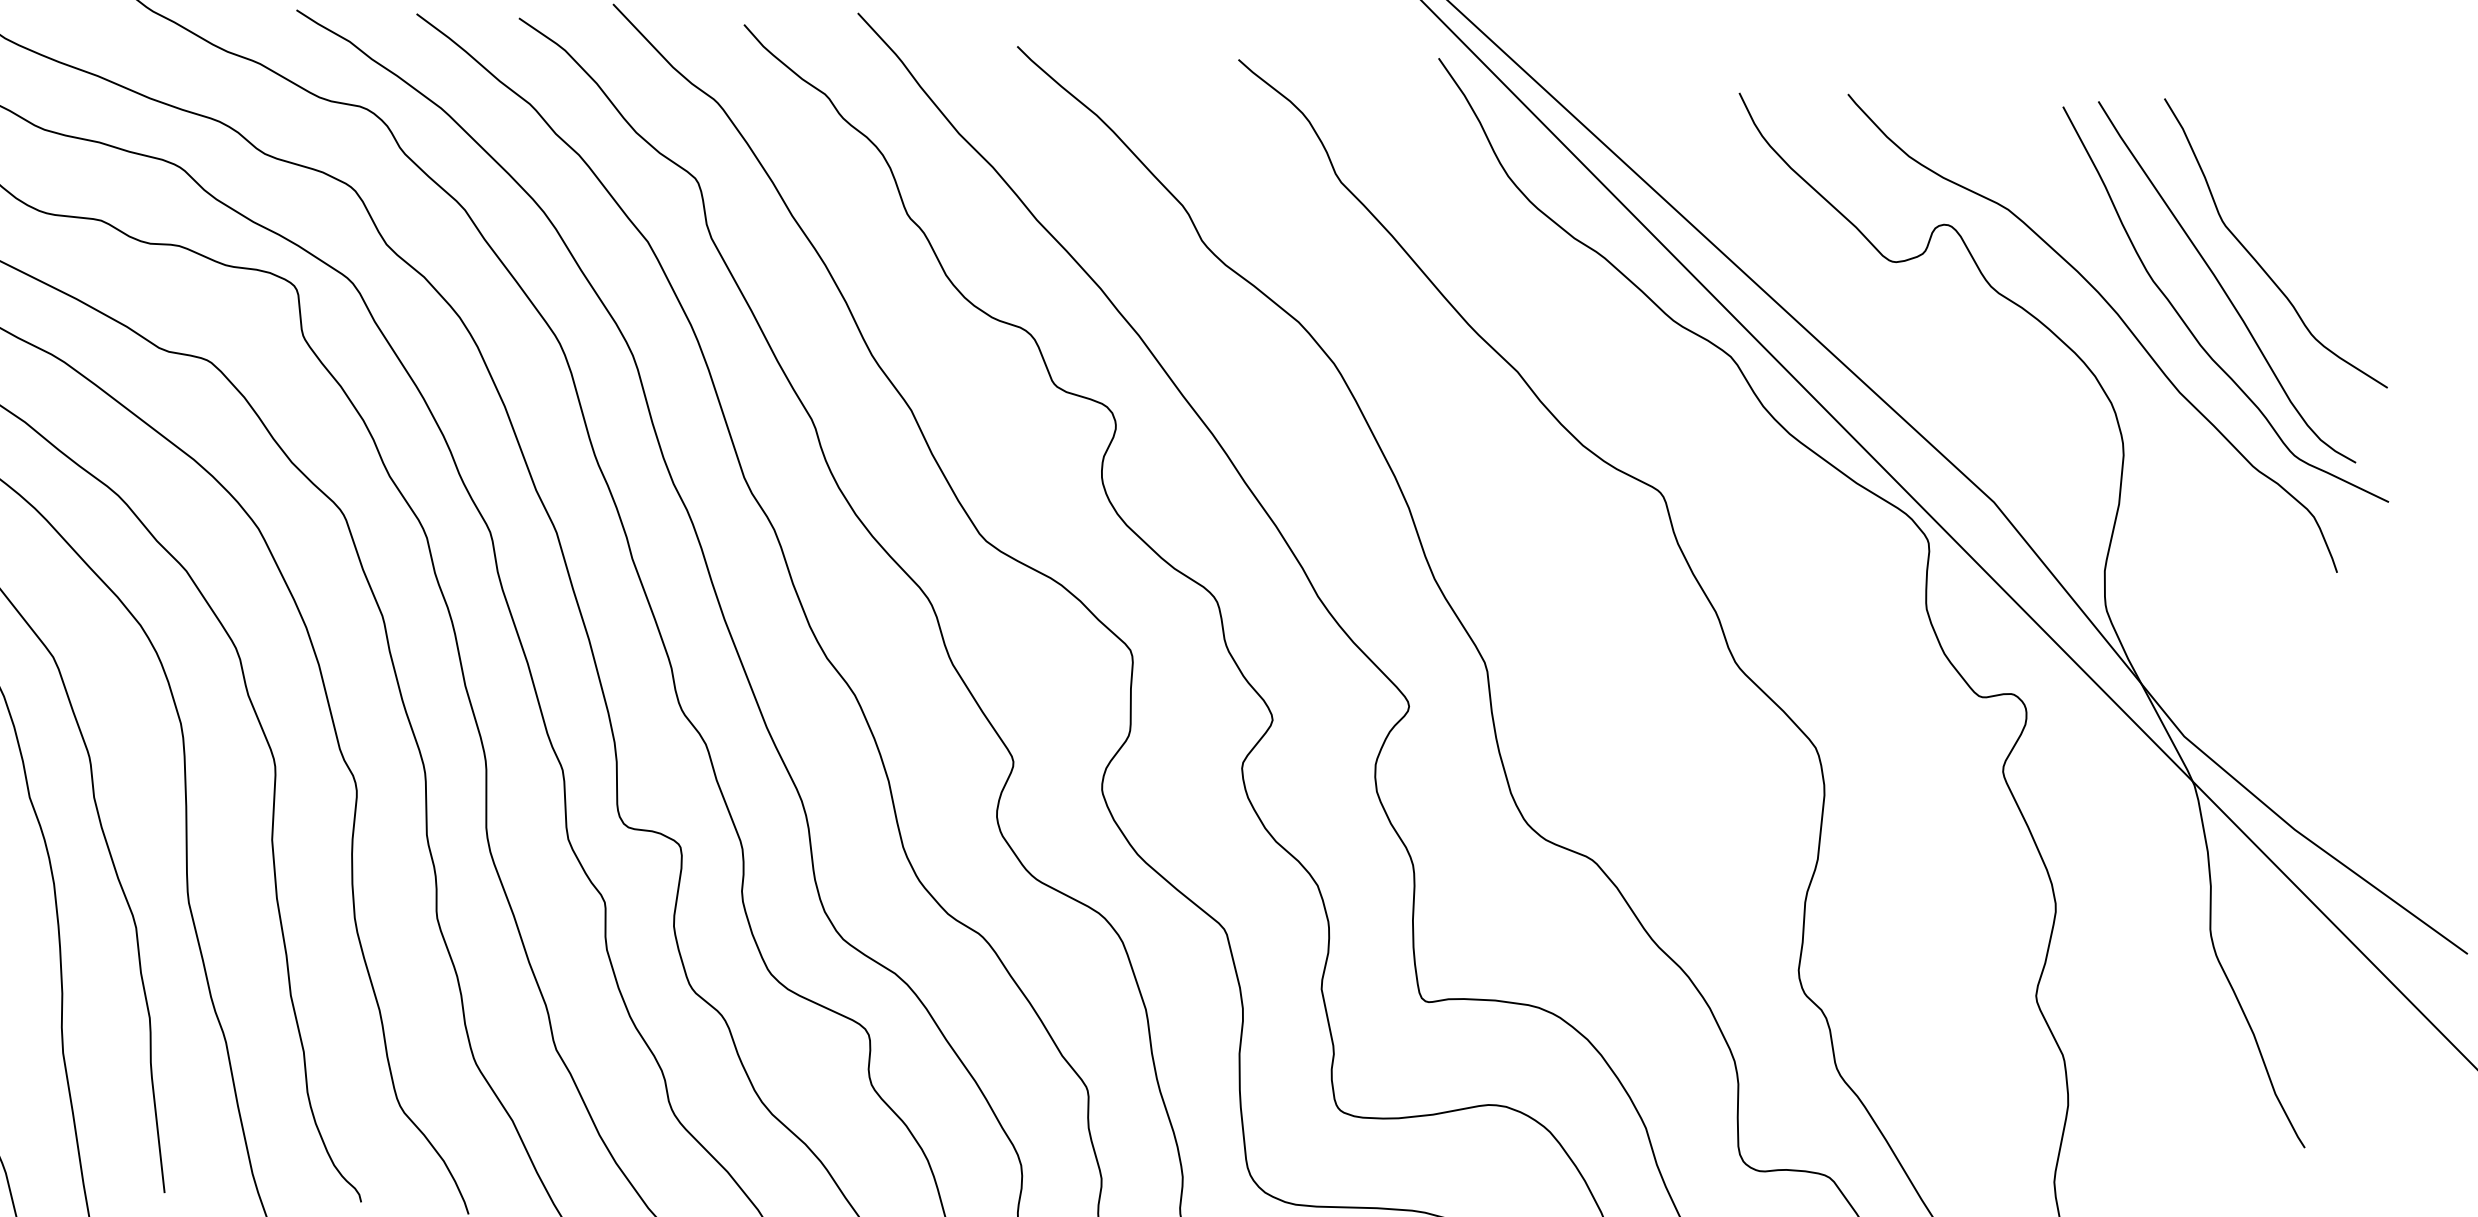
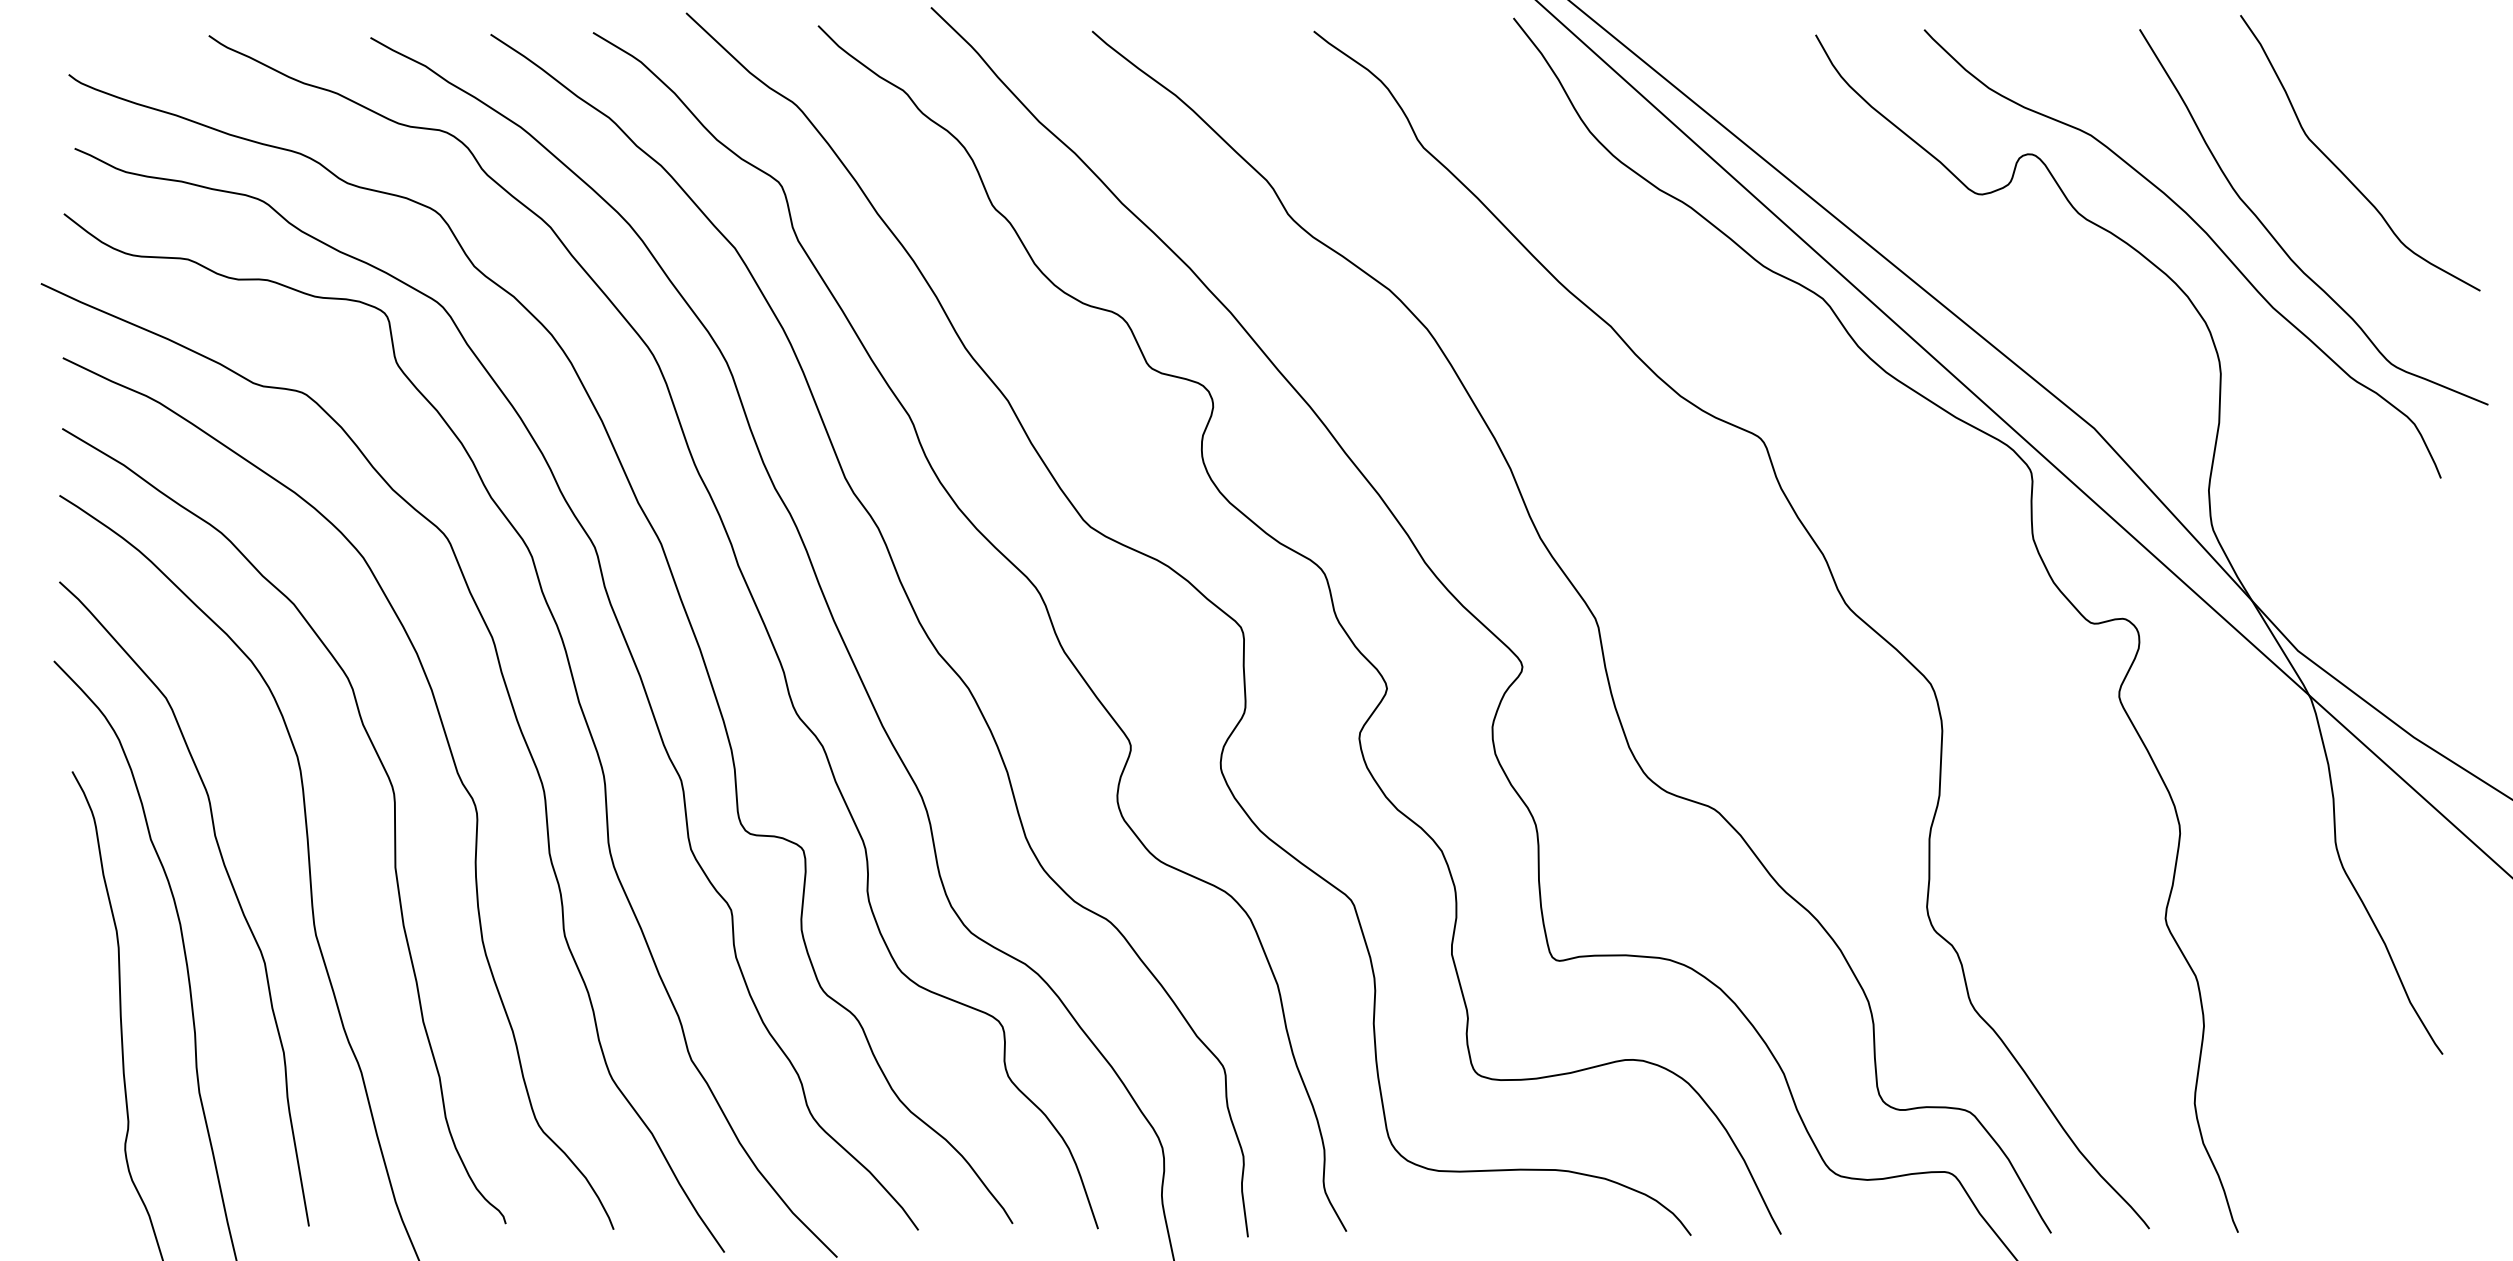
curve: (2221, 284) -> (2308, 197), removed

